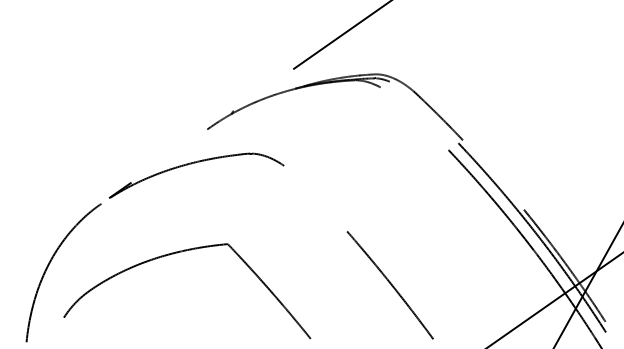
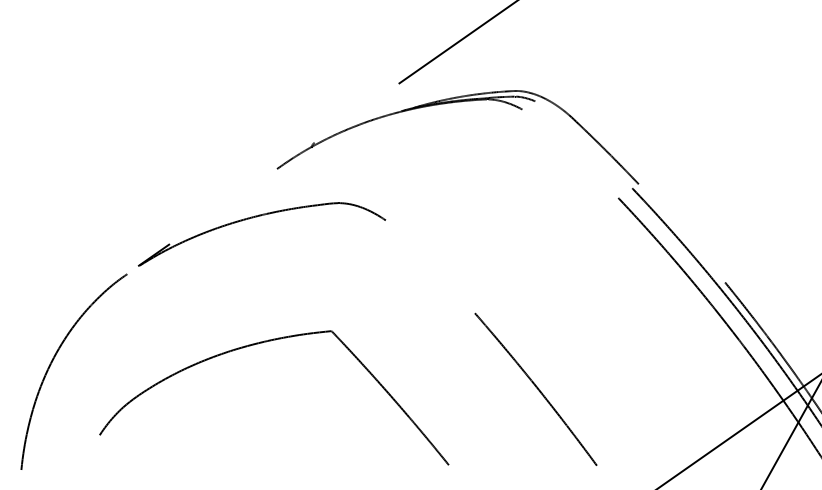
part: (177, 253) -> (260, 344), moved

